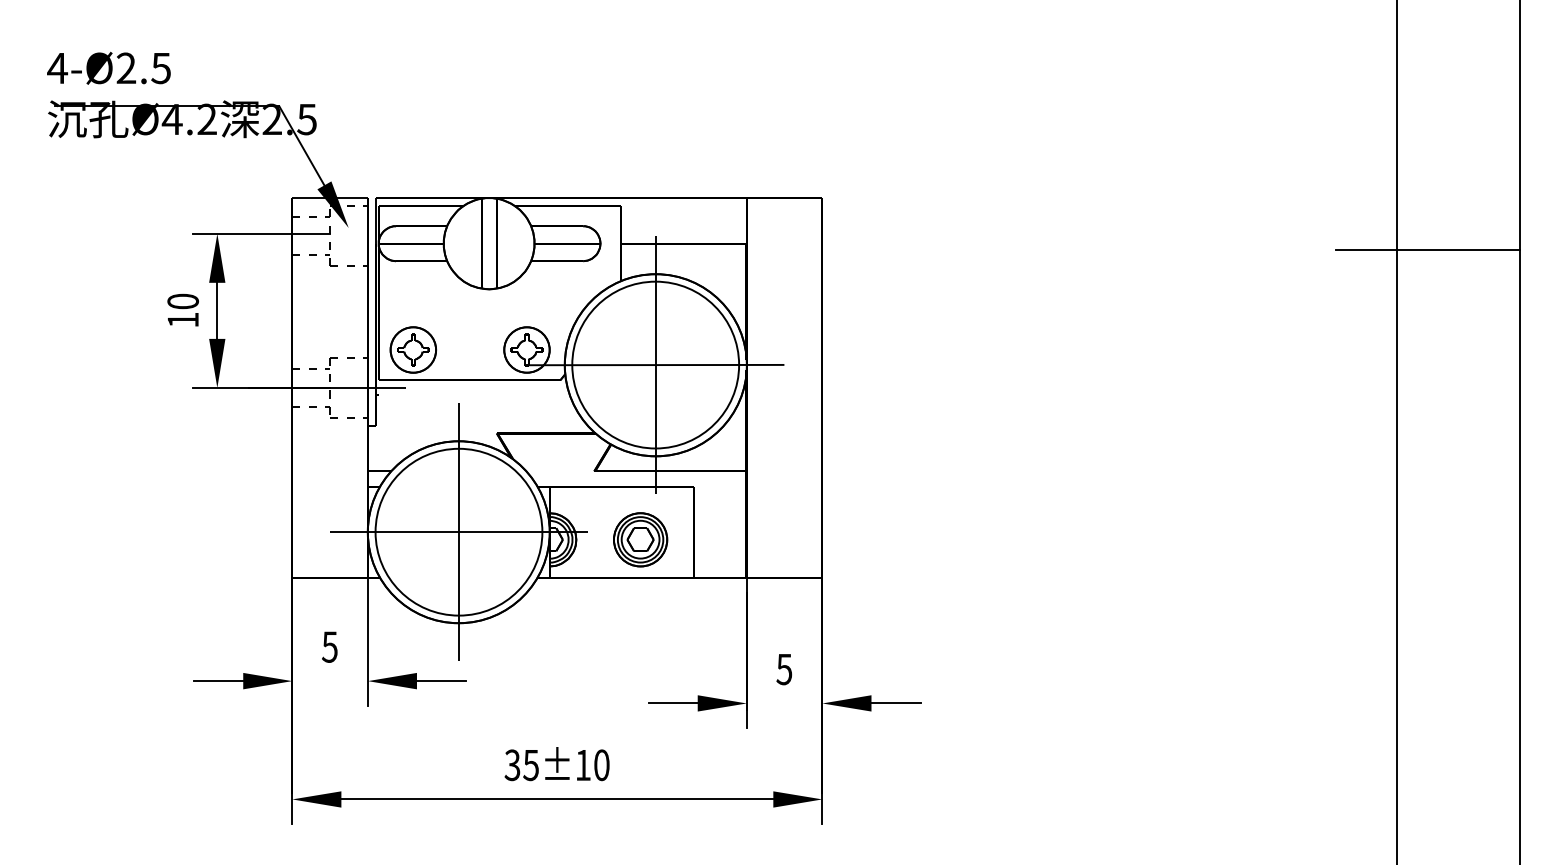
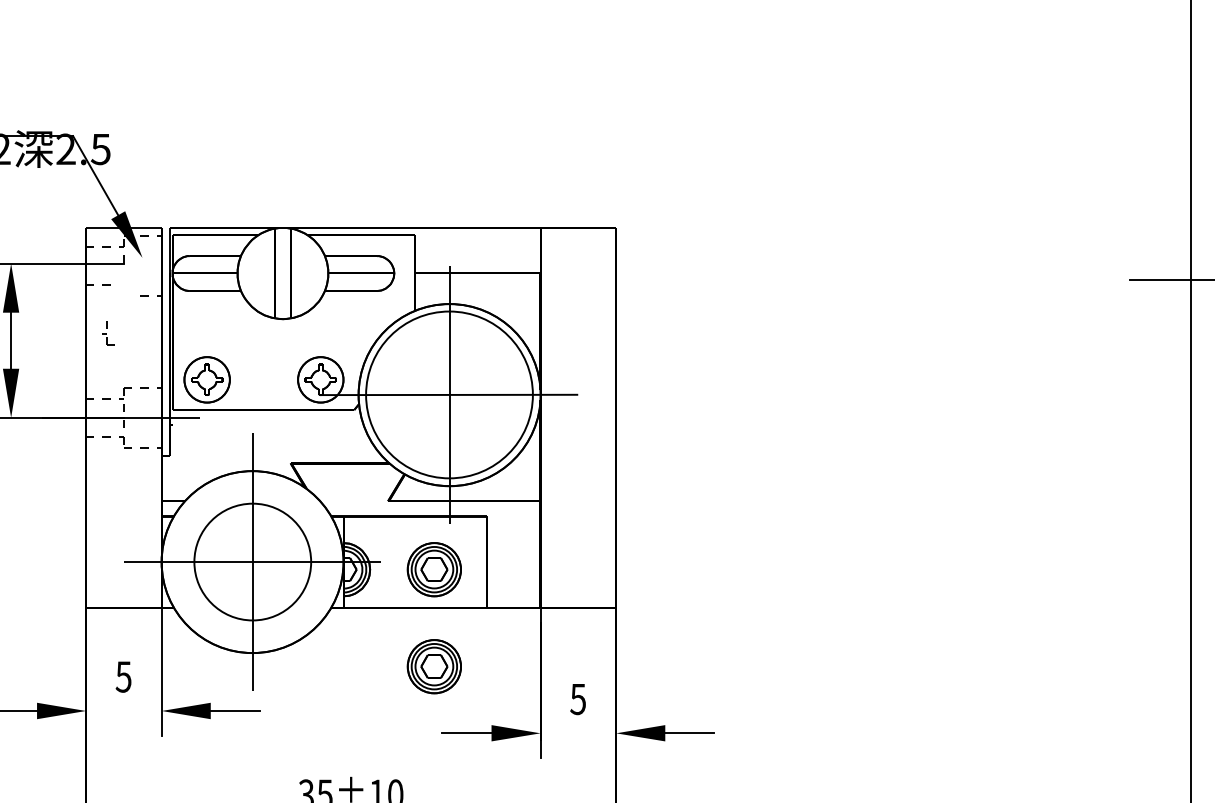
part: (331, 254) -> (108, 333), moved
circle: (458, 531) -> (252, 561), size x0.7
part: (640, 636) -> (434, 666), added

